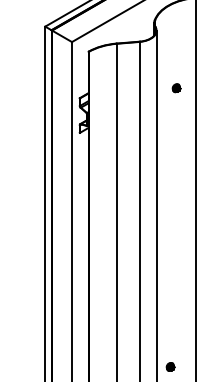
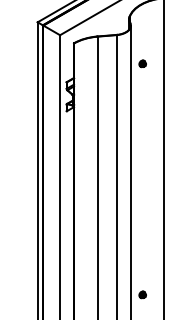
part: (176, 88) -> (142, 64), moved
part: (170, 366) -> (142, 294), moved

